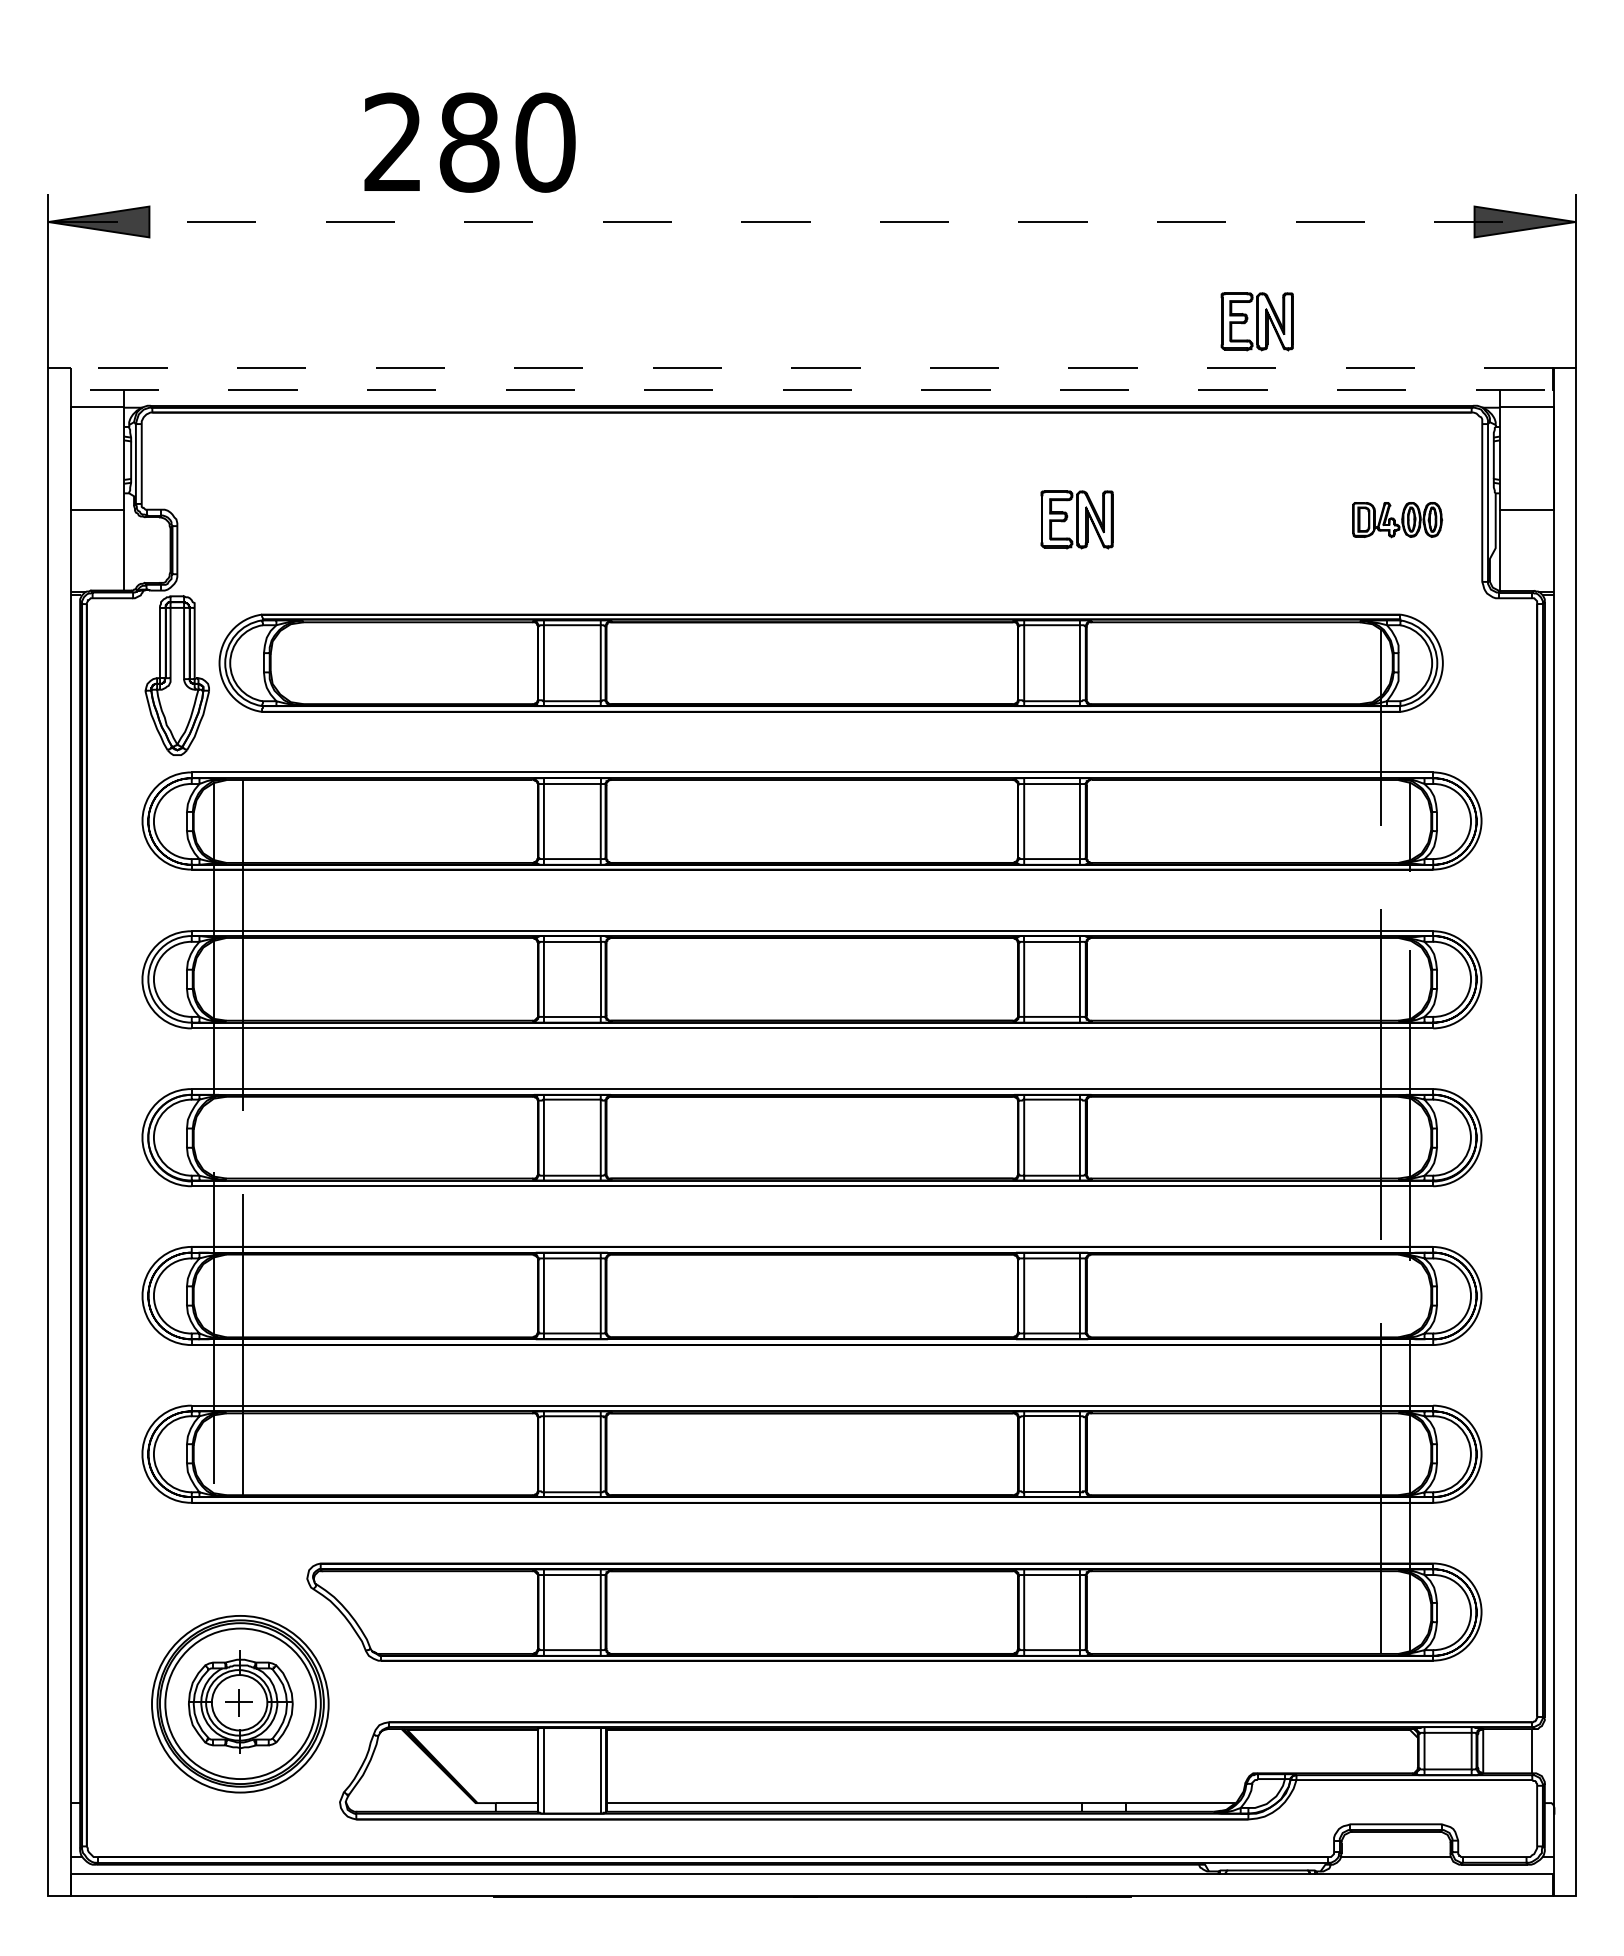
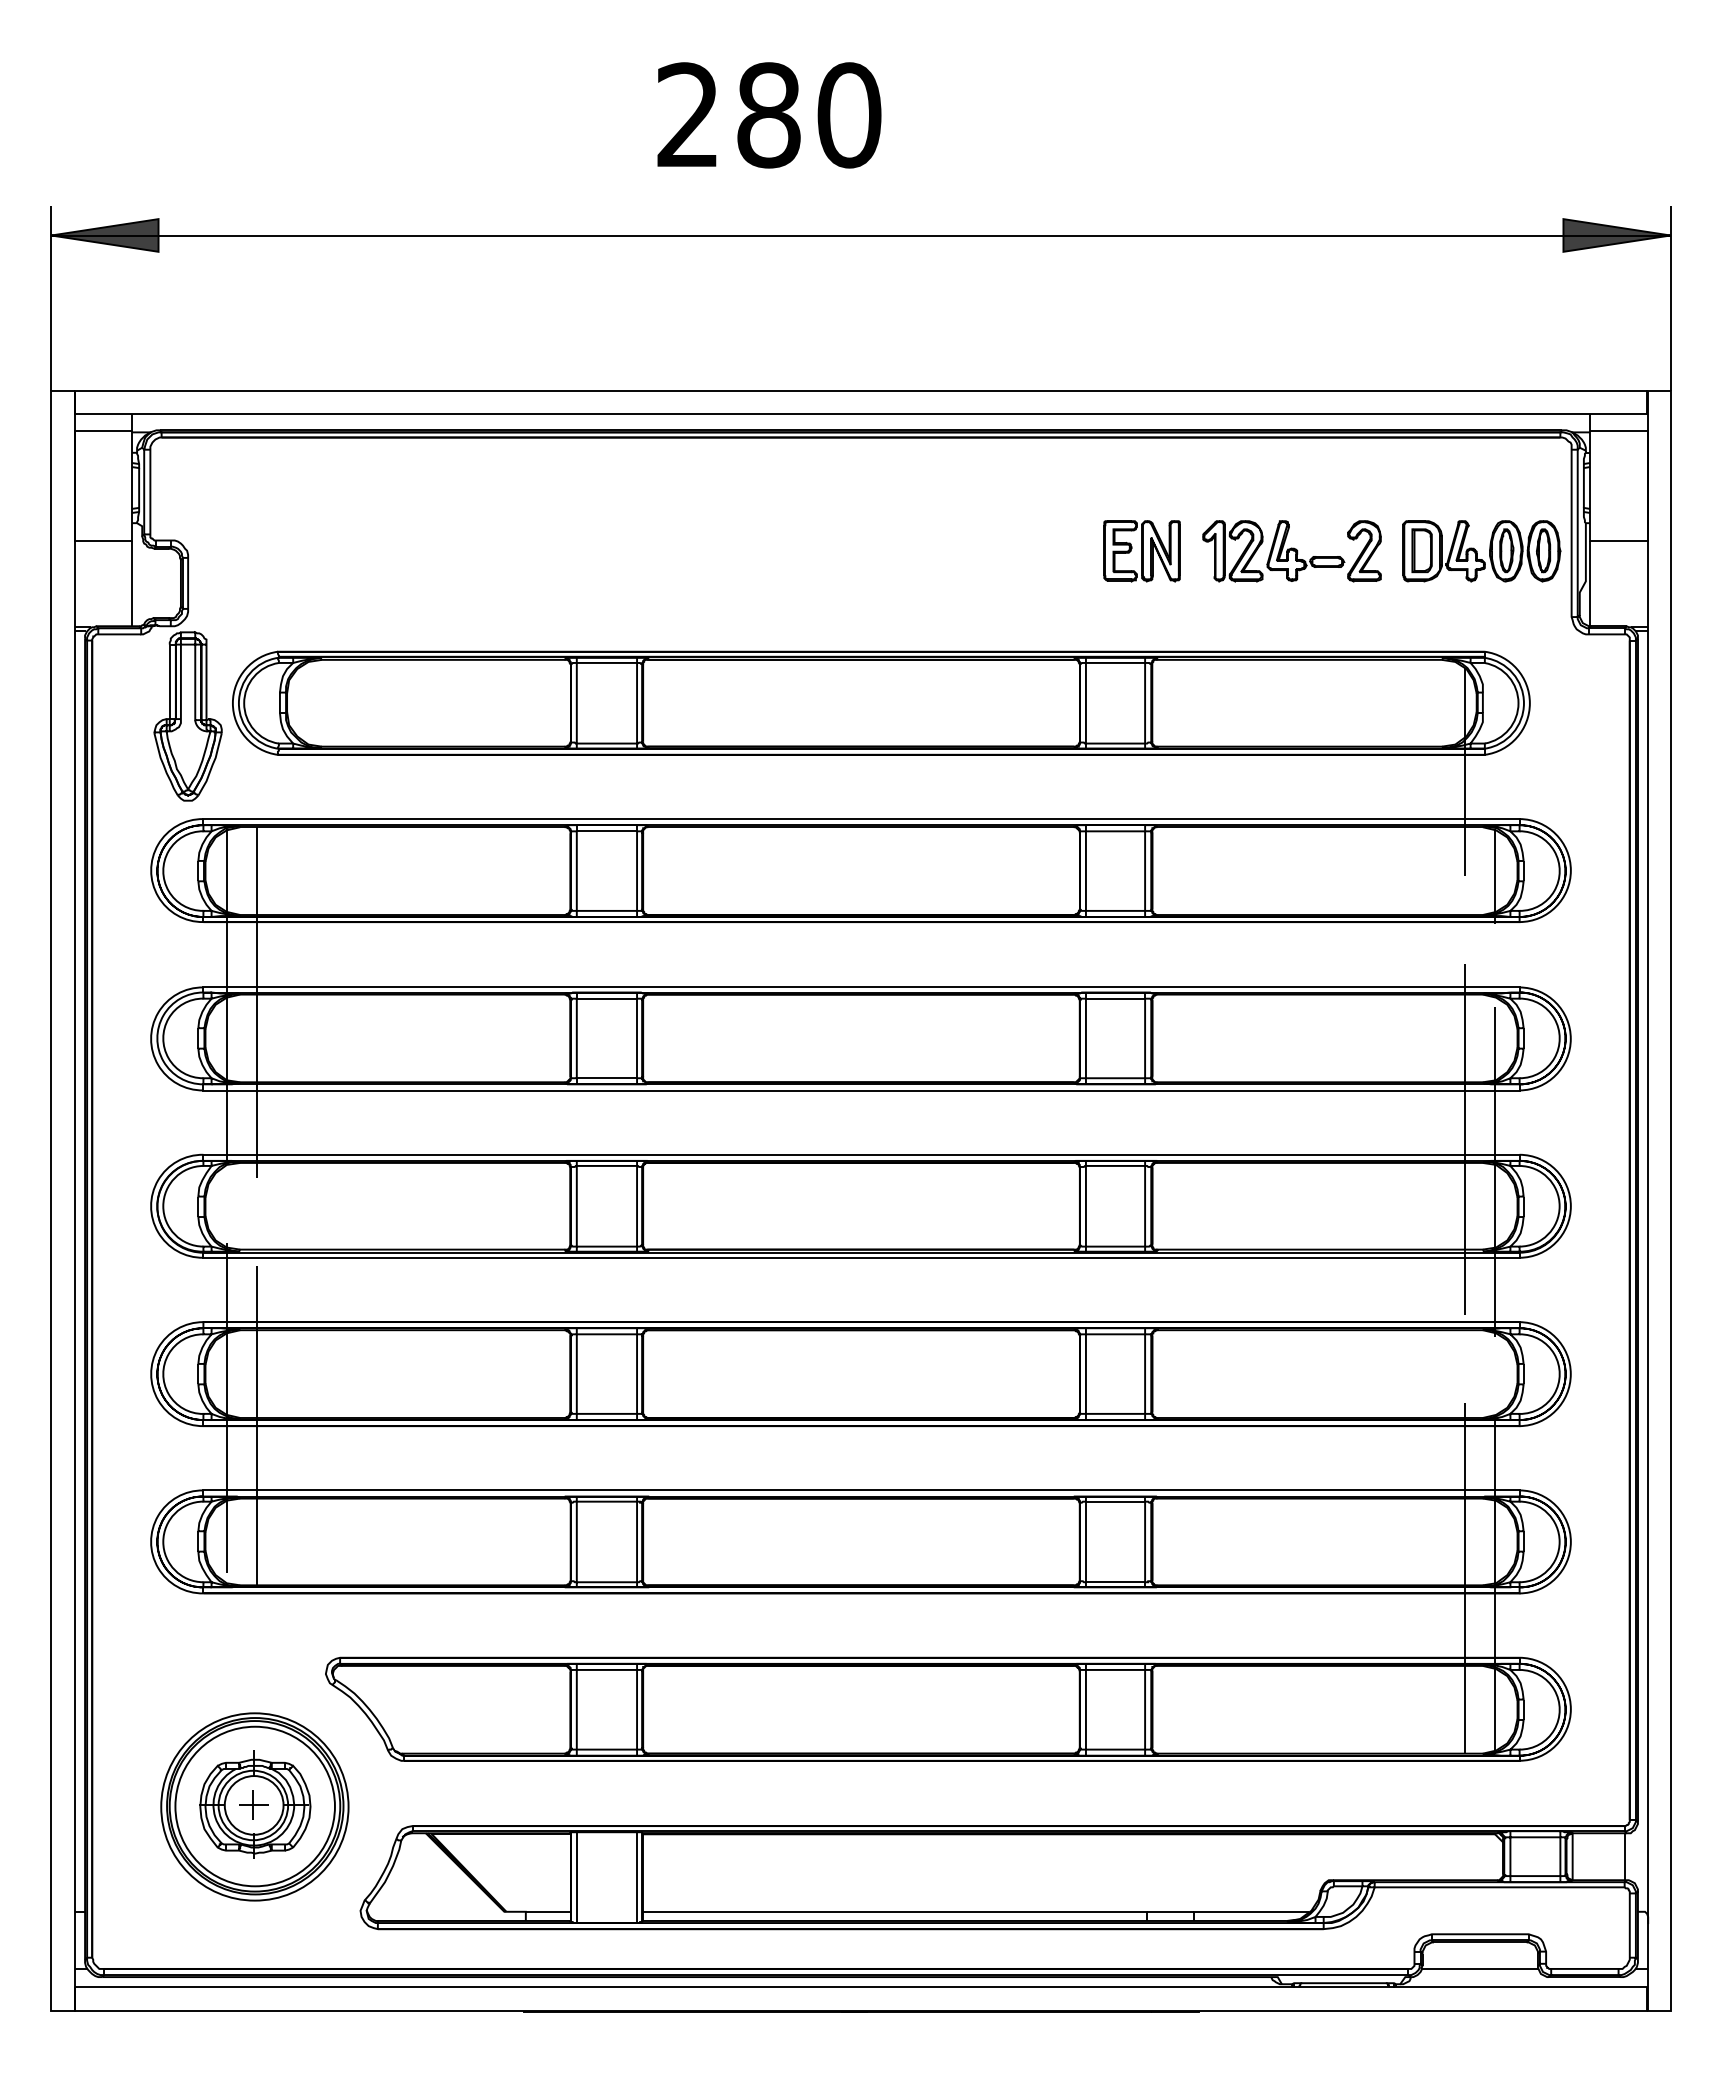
text: (470, 142) -> (769, 115), moved
line: (811, 222) -> (860, 235), dashed -> solid
part: (1256, 322) -> (1332, 341), removed
line: (70, 379) -> (74, 402), dashed -> solid
part: (1218, 520) -> (1291, 551), added
part: (1397, 520) -> (1481, 551), size x1.67

